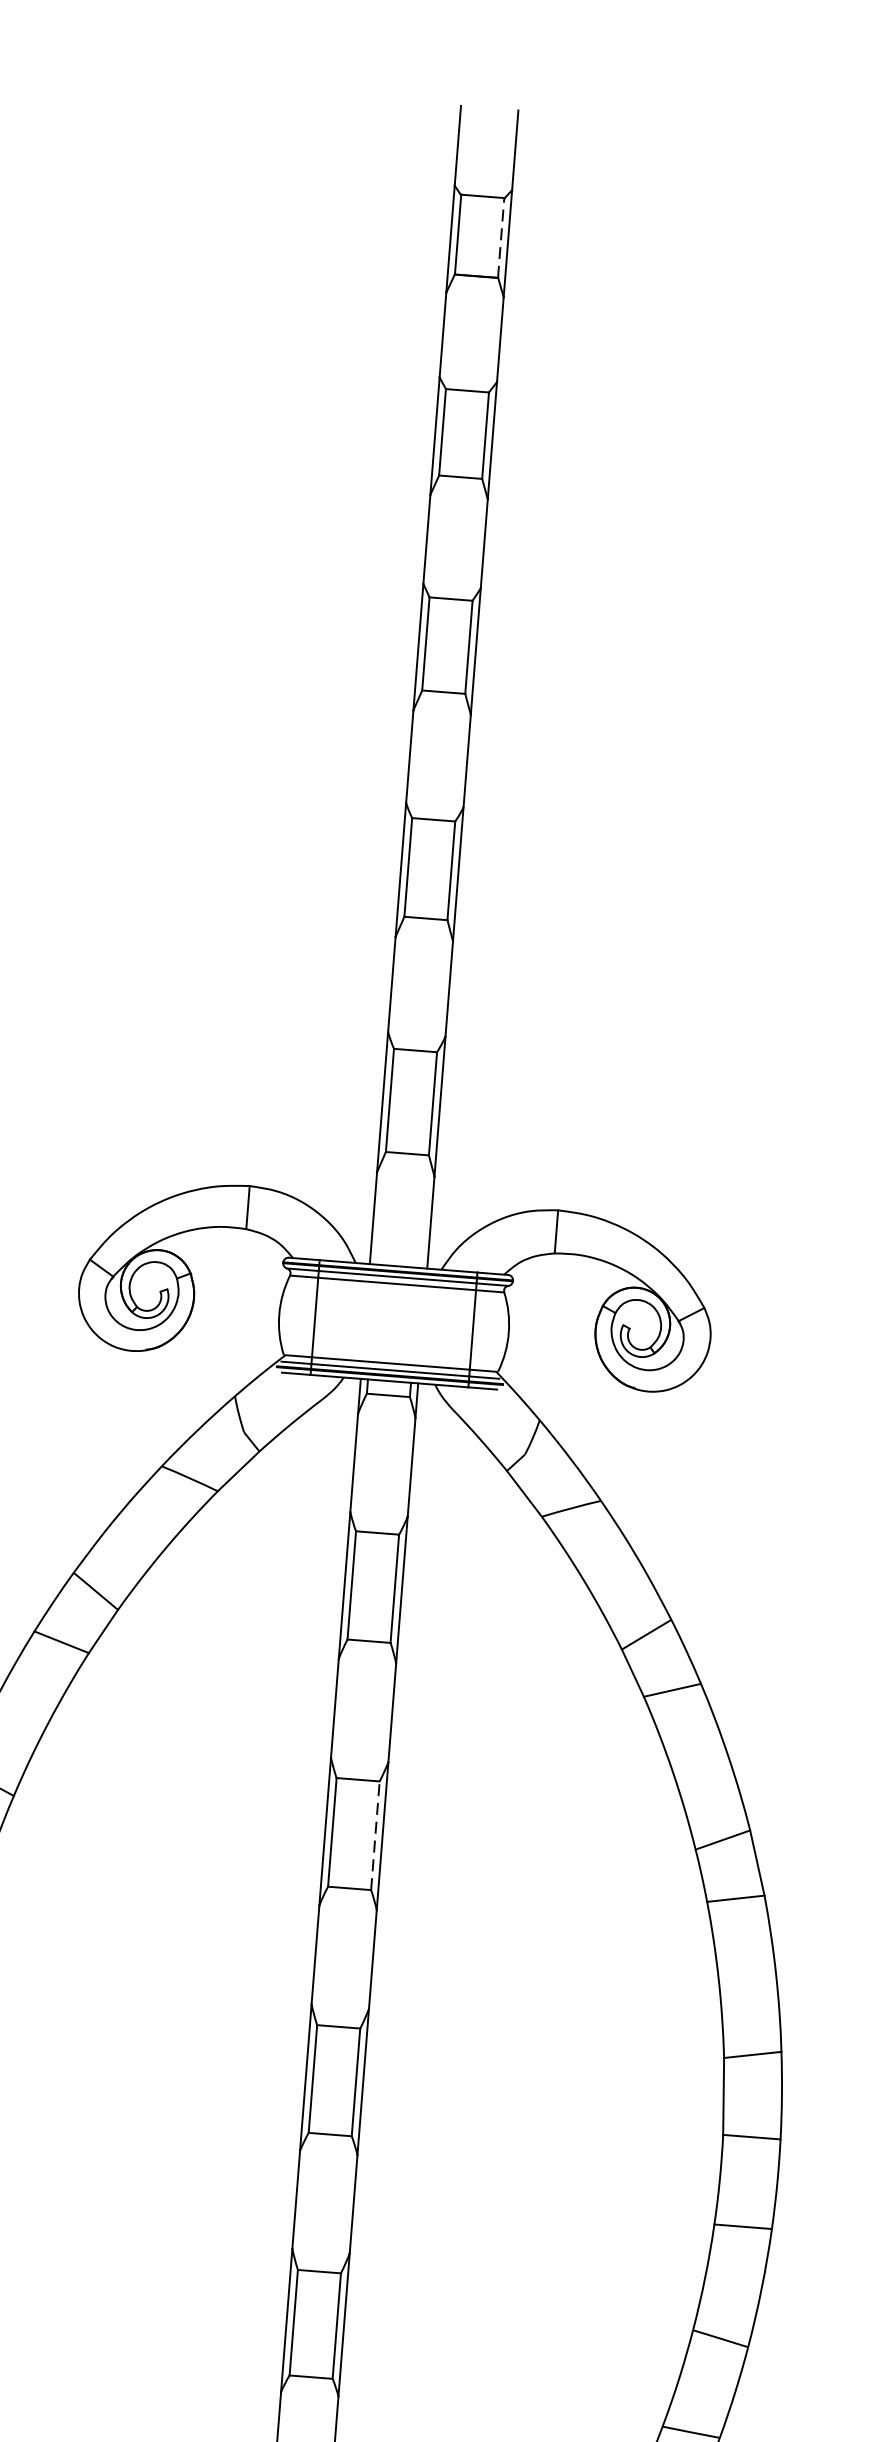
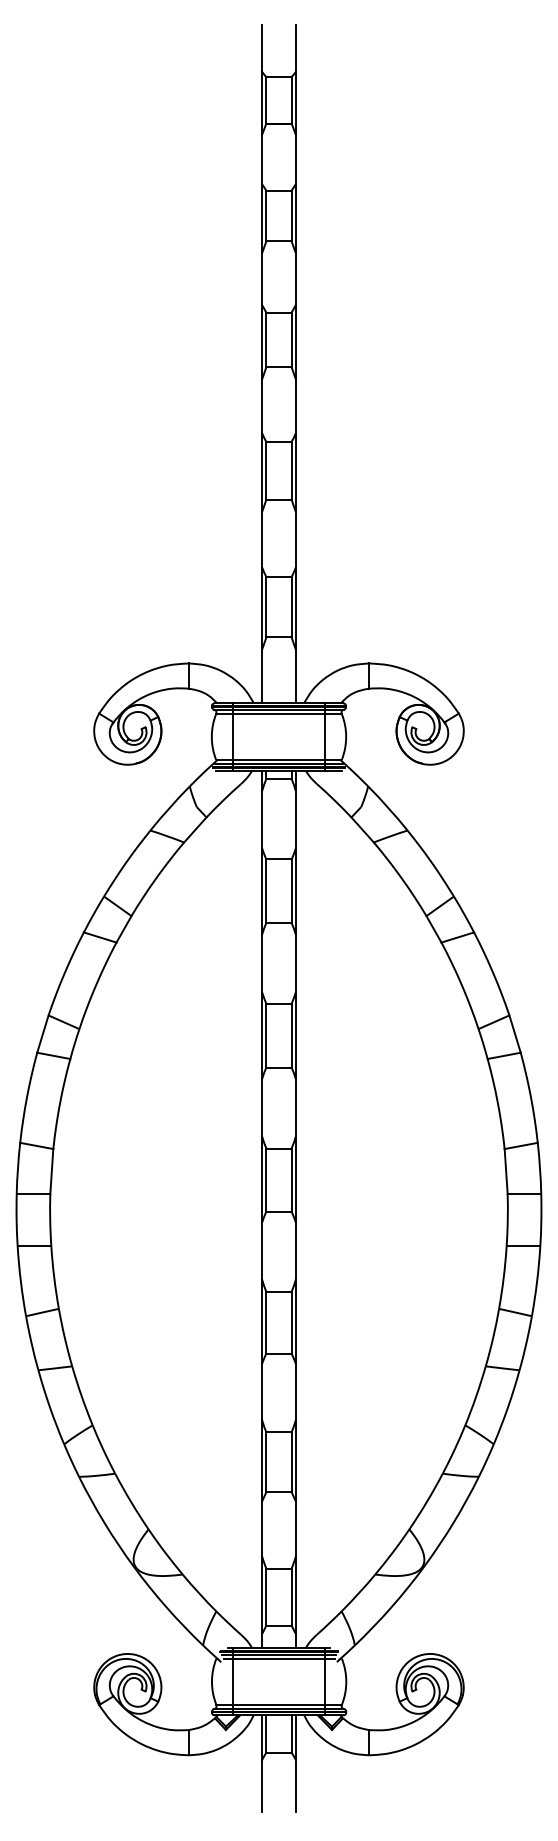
line: (501, 236) -> (291, 99), dashed -> solid
line: (375, 1835) -> (291, 1035), dashed -> solid

